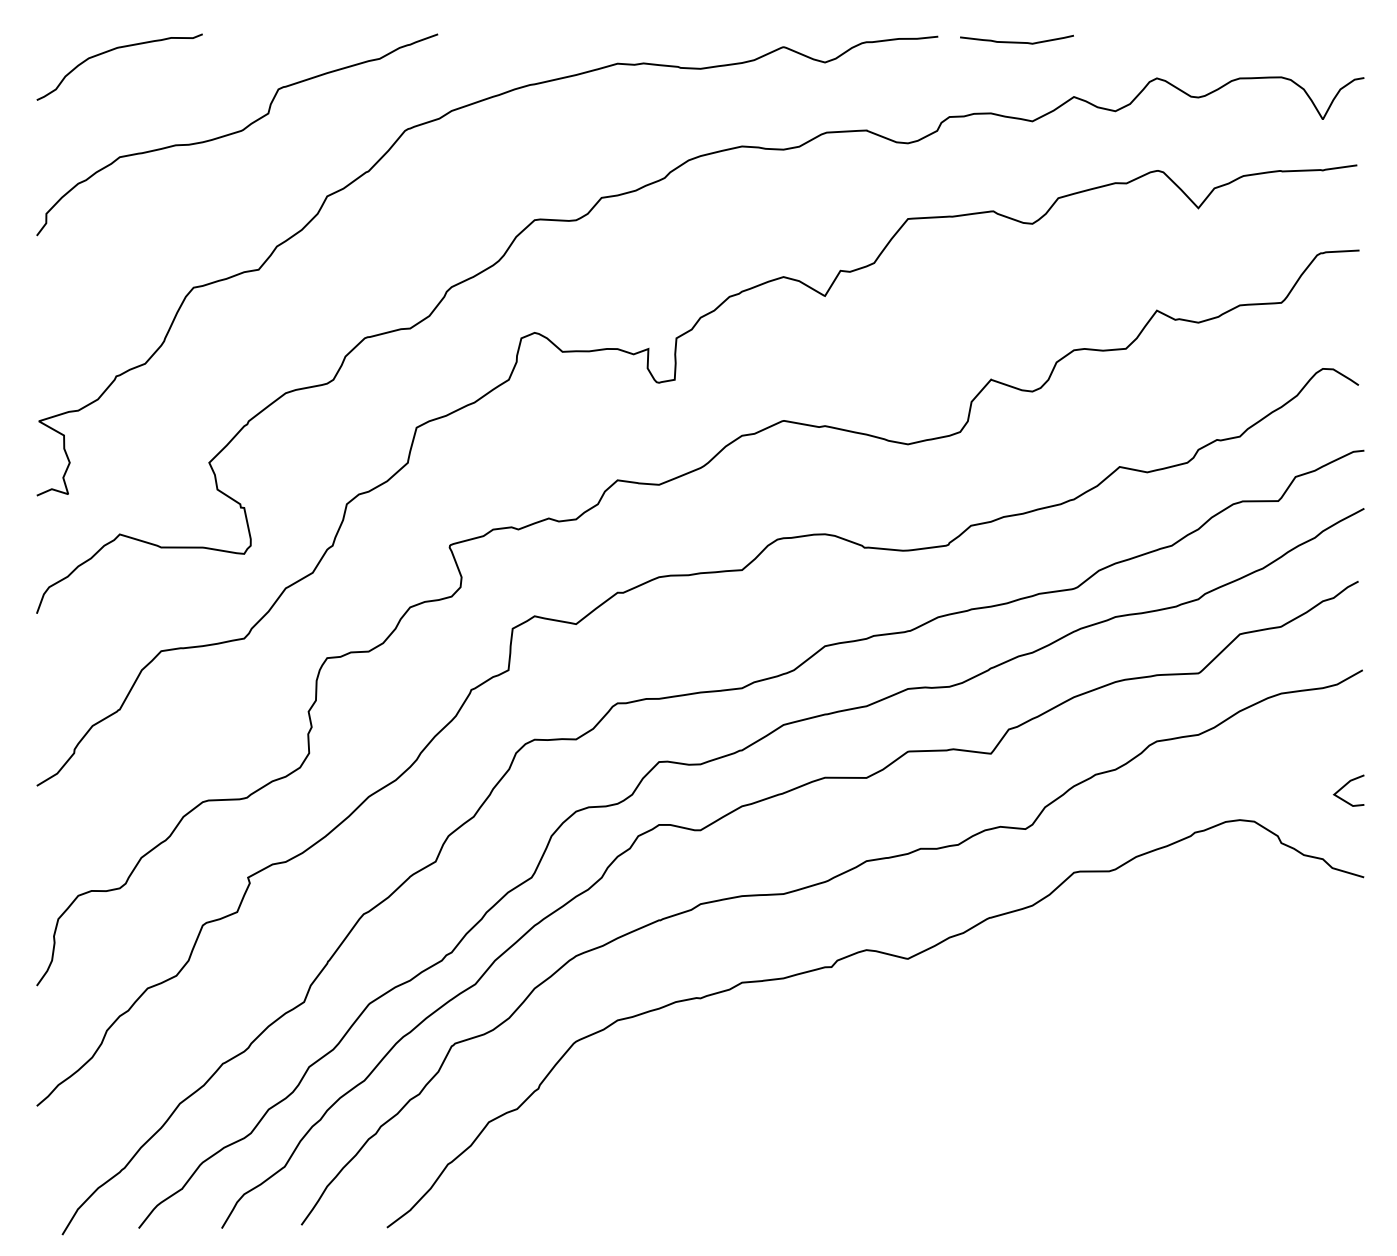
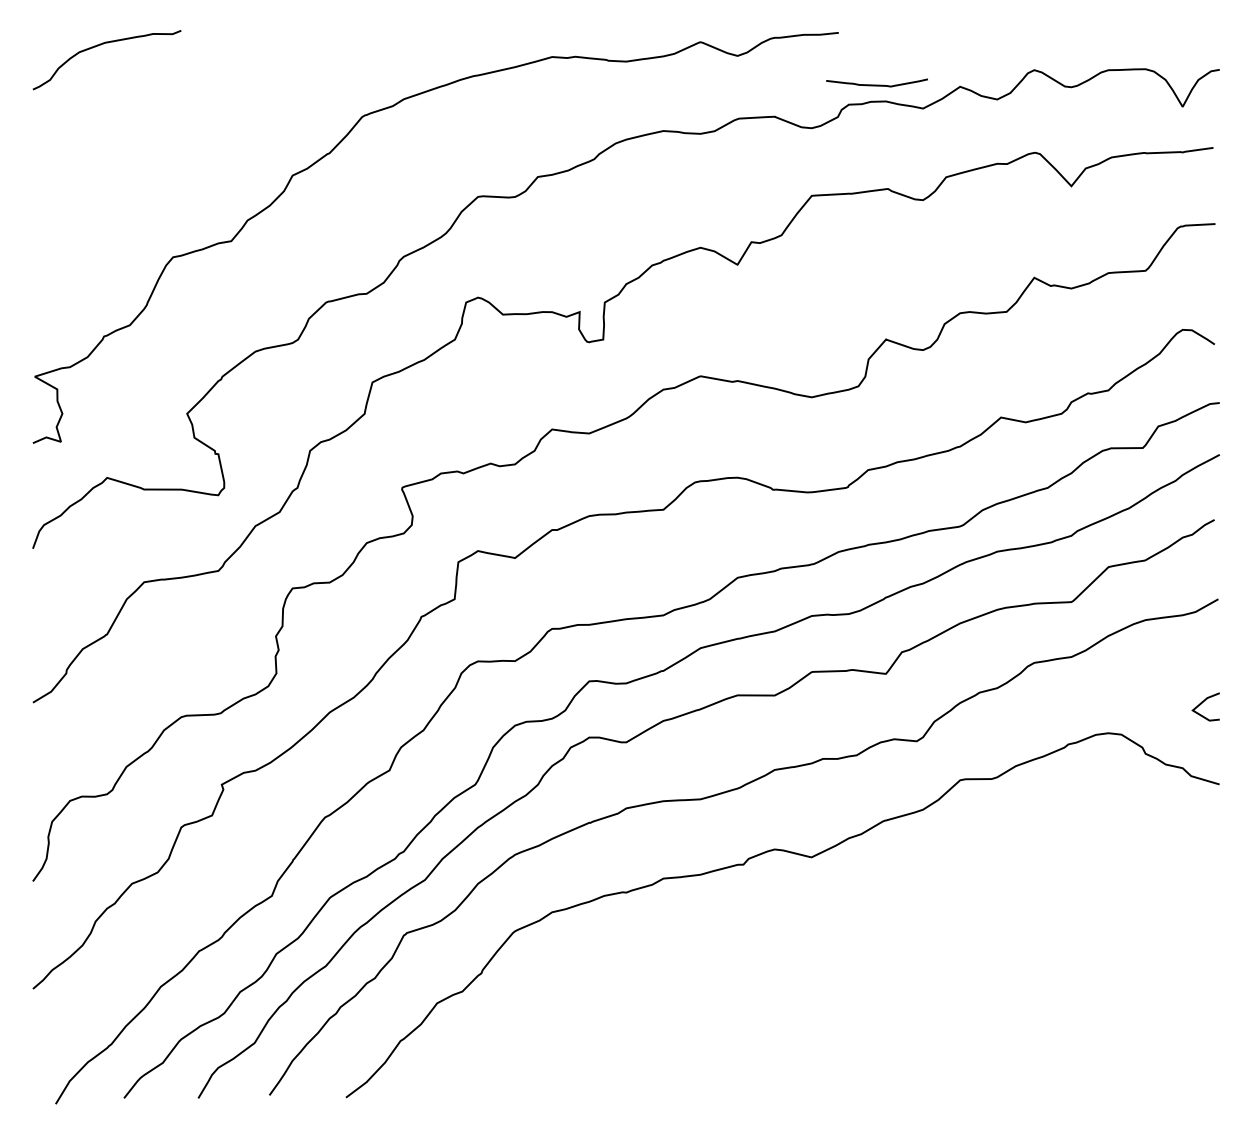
curve: (1016, 41) -> (876, 84), moved
curve: (236, 133) -> (211, 119), removed

